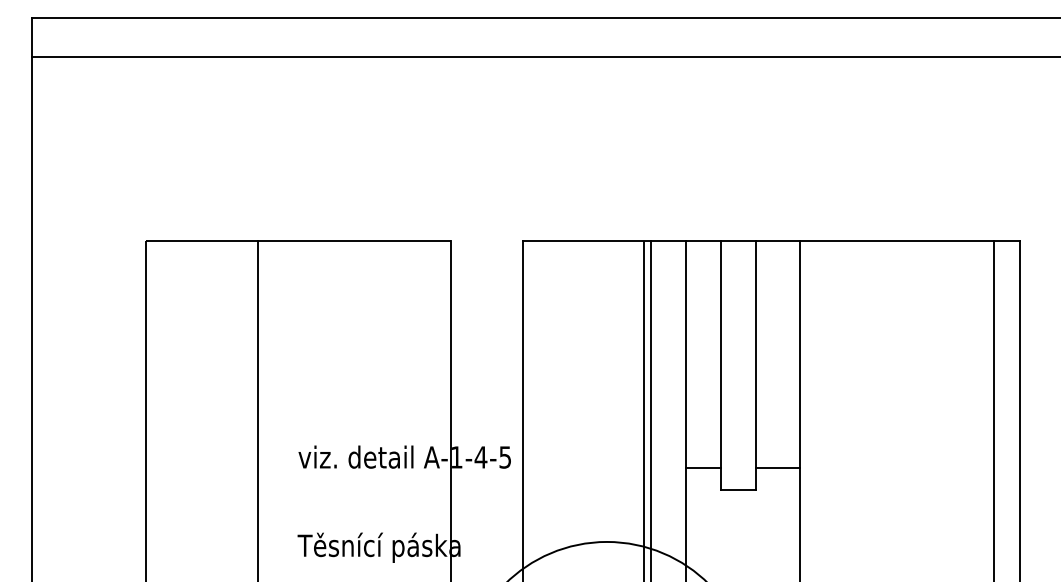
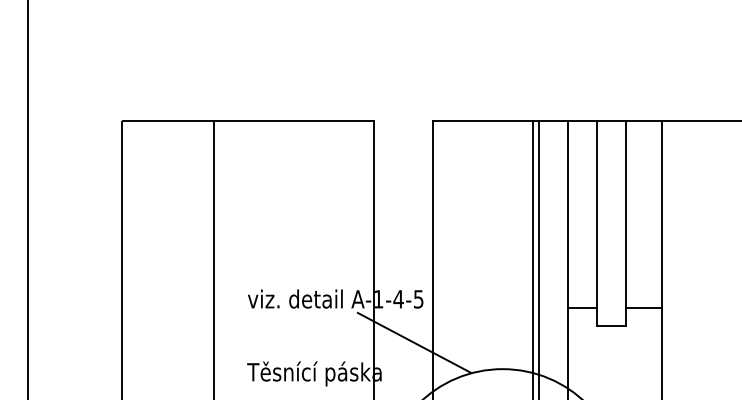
line: (500, 509) -> (414, 342), added

